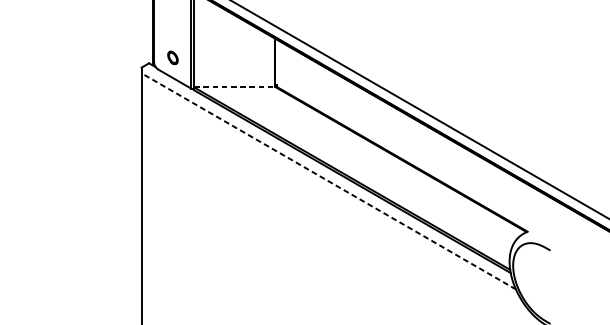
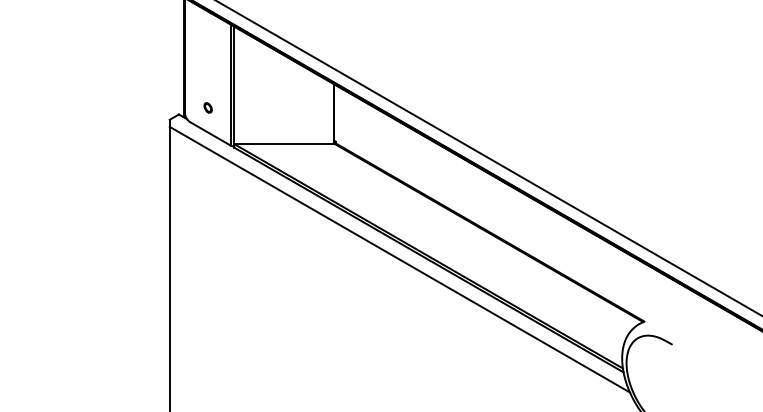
part: (172, 57) -> (207, 107), size x0.62
line: (235, 87) -> (285, 144), dashed -> solid
line: (328, 181) -> (399, 259), dashed -> solid

